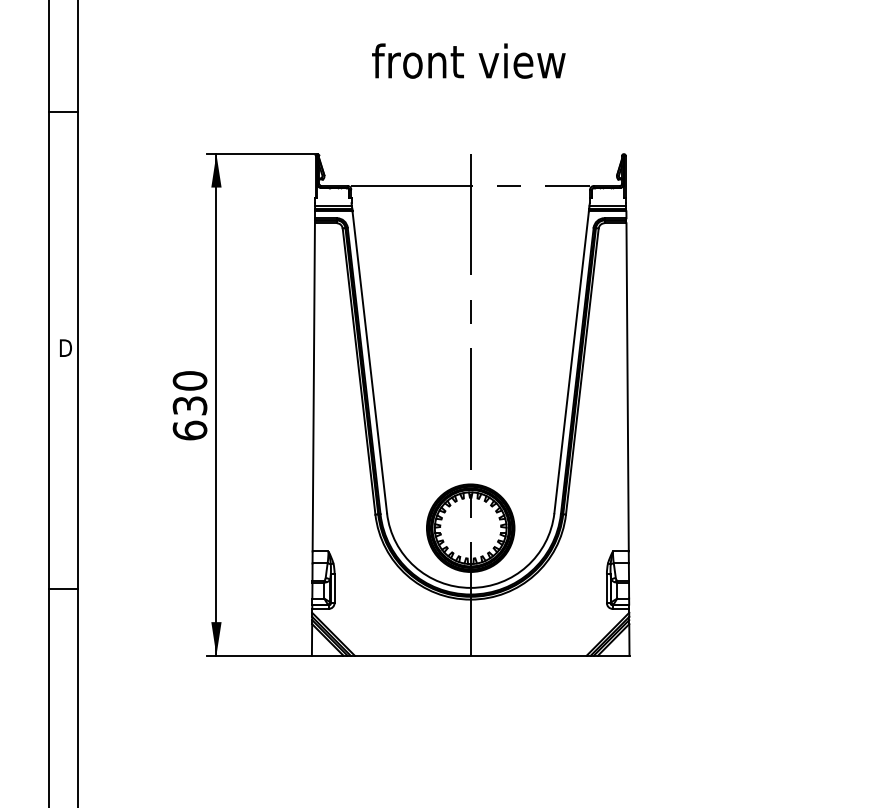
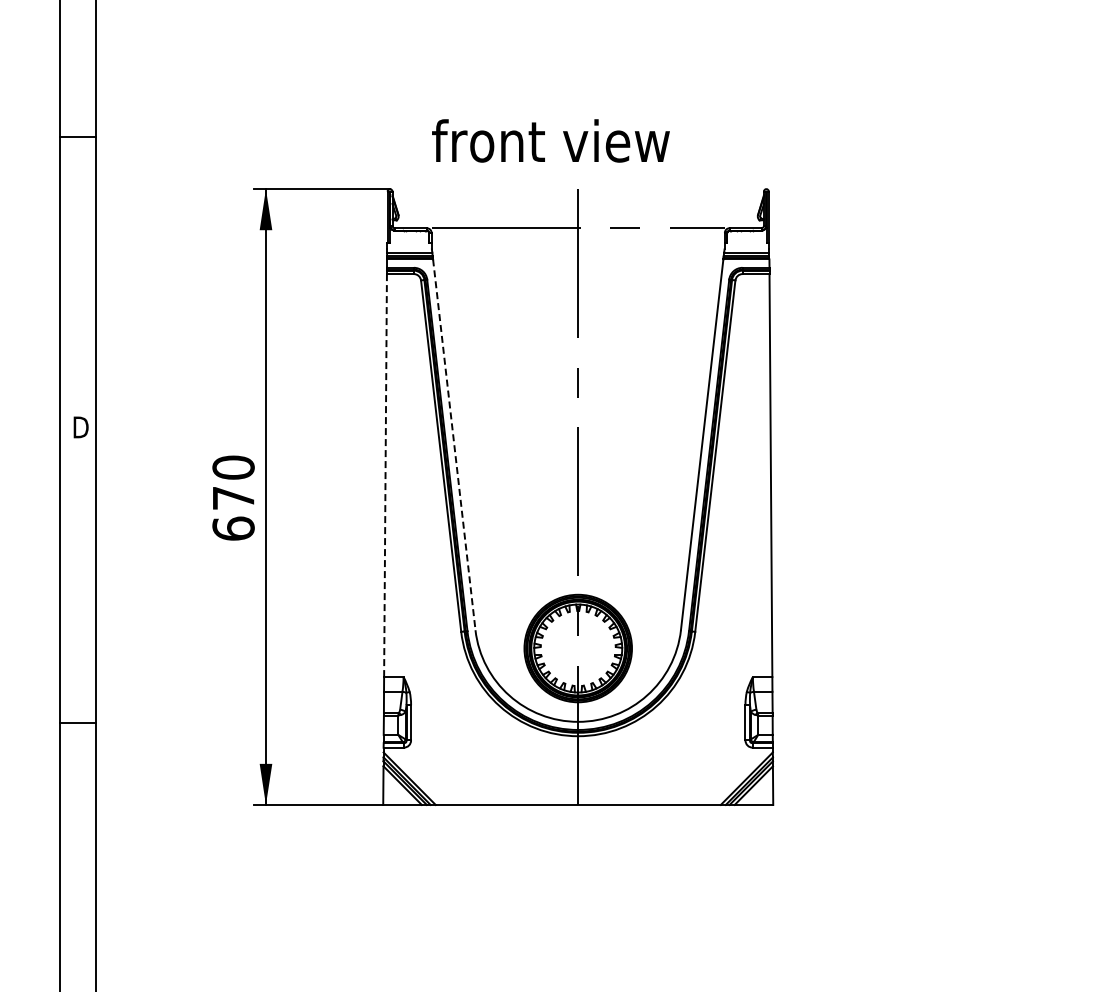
text: (468, 60) -> (550, 140), moved
line: (369, 362) -> (454, 444), solid -> dashed
line: (313, 387) -> (385, 475), solid -> dashed
text: (189, 405) -> (233, 497), 630 -> 670

